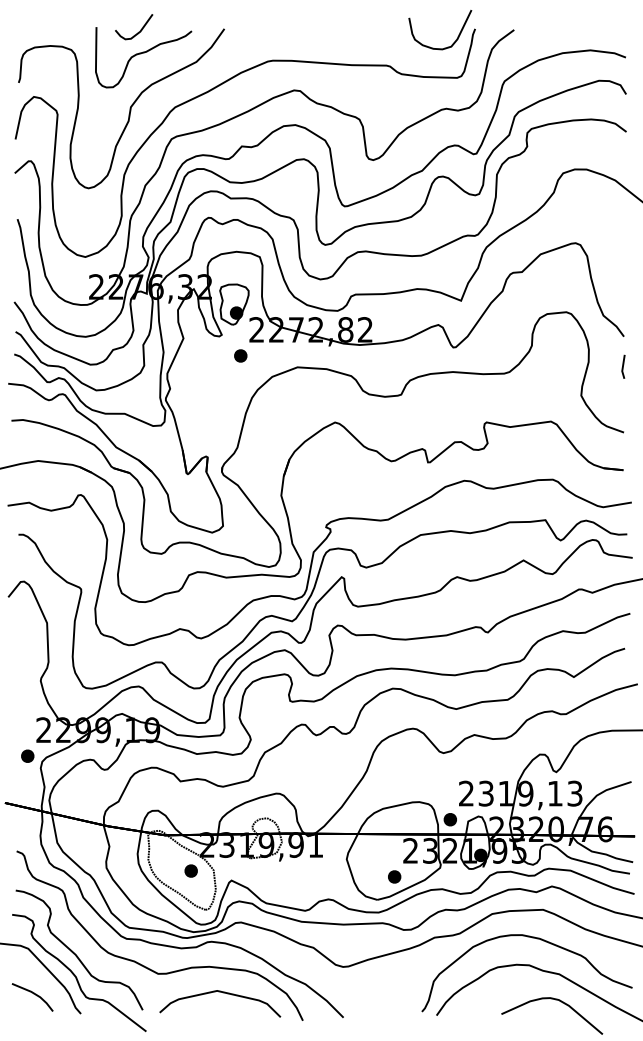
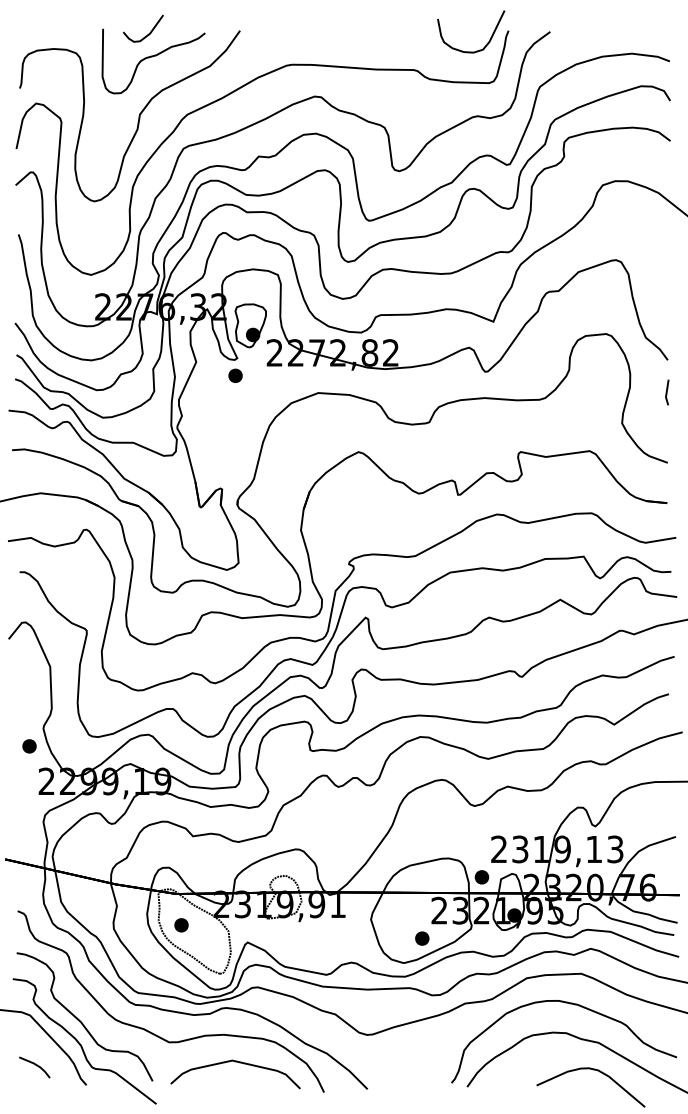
part: (240, 355) -> (235, 375), moved
part: (27, 756) -> (29, 746), moved
part: (191, 871) -> (181, 925), moved
part: (32, 997) -> (34, 1067), size x0.7

